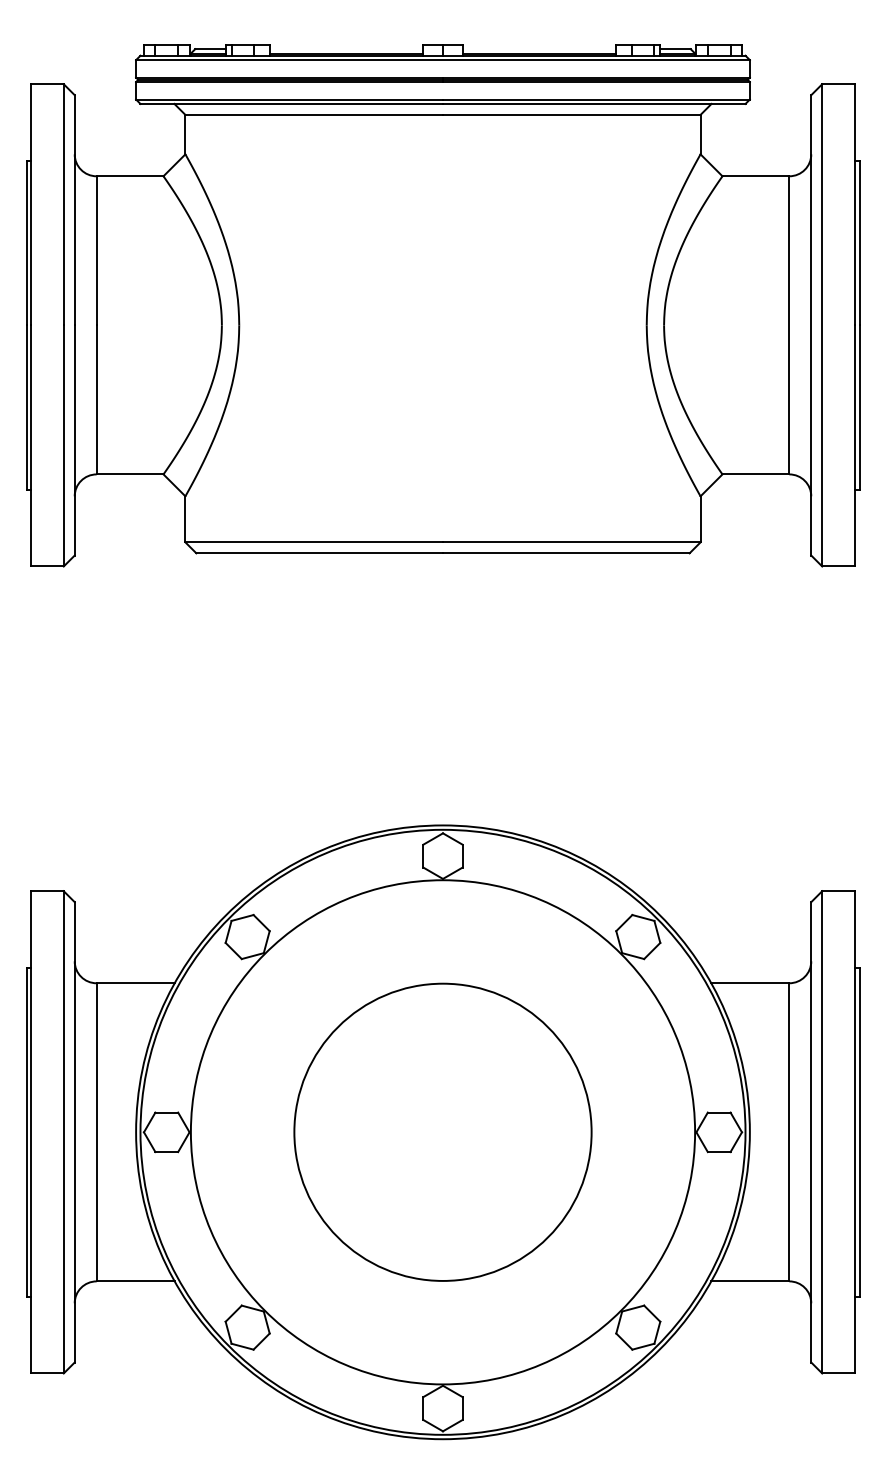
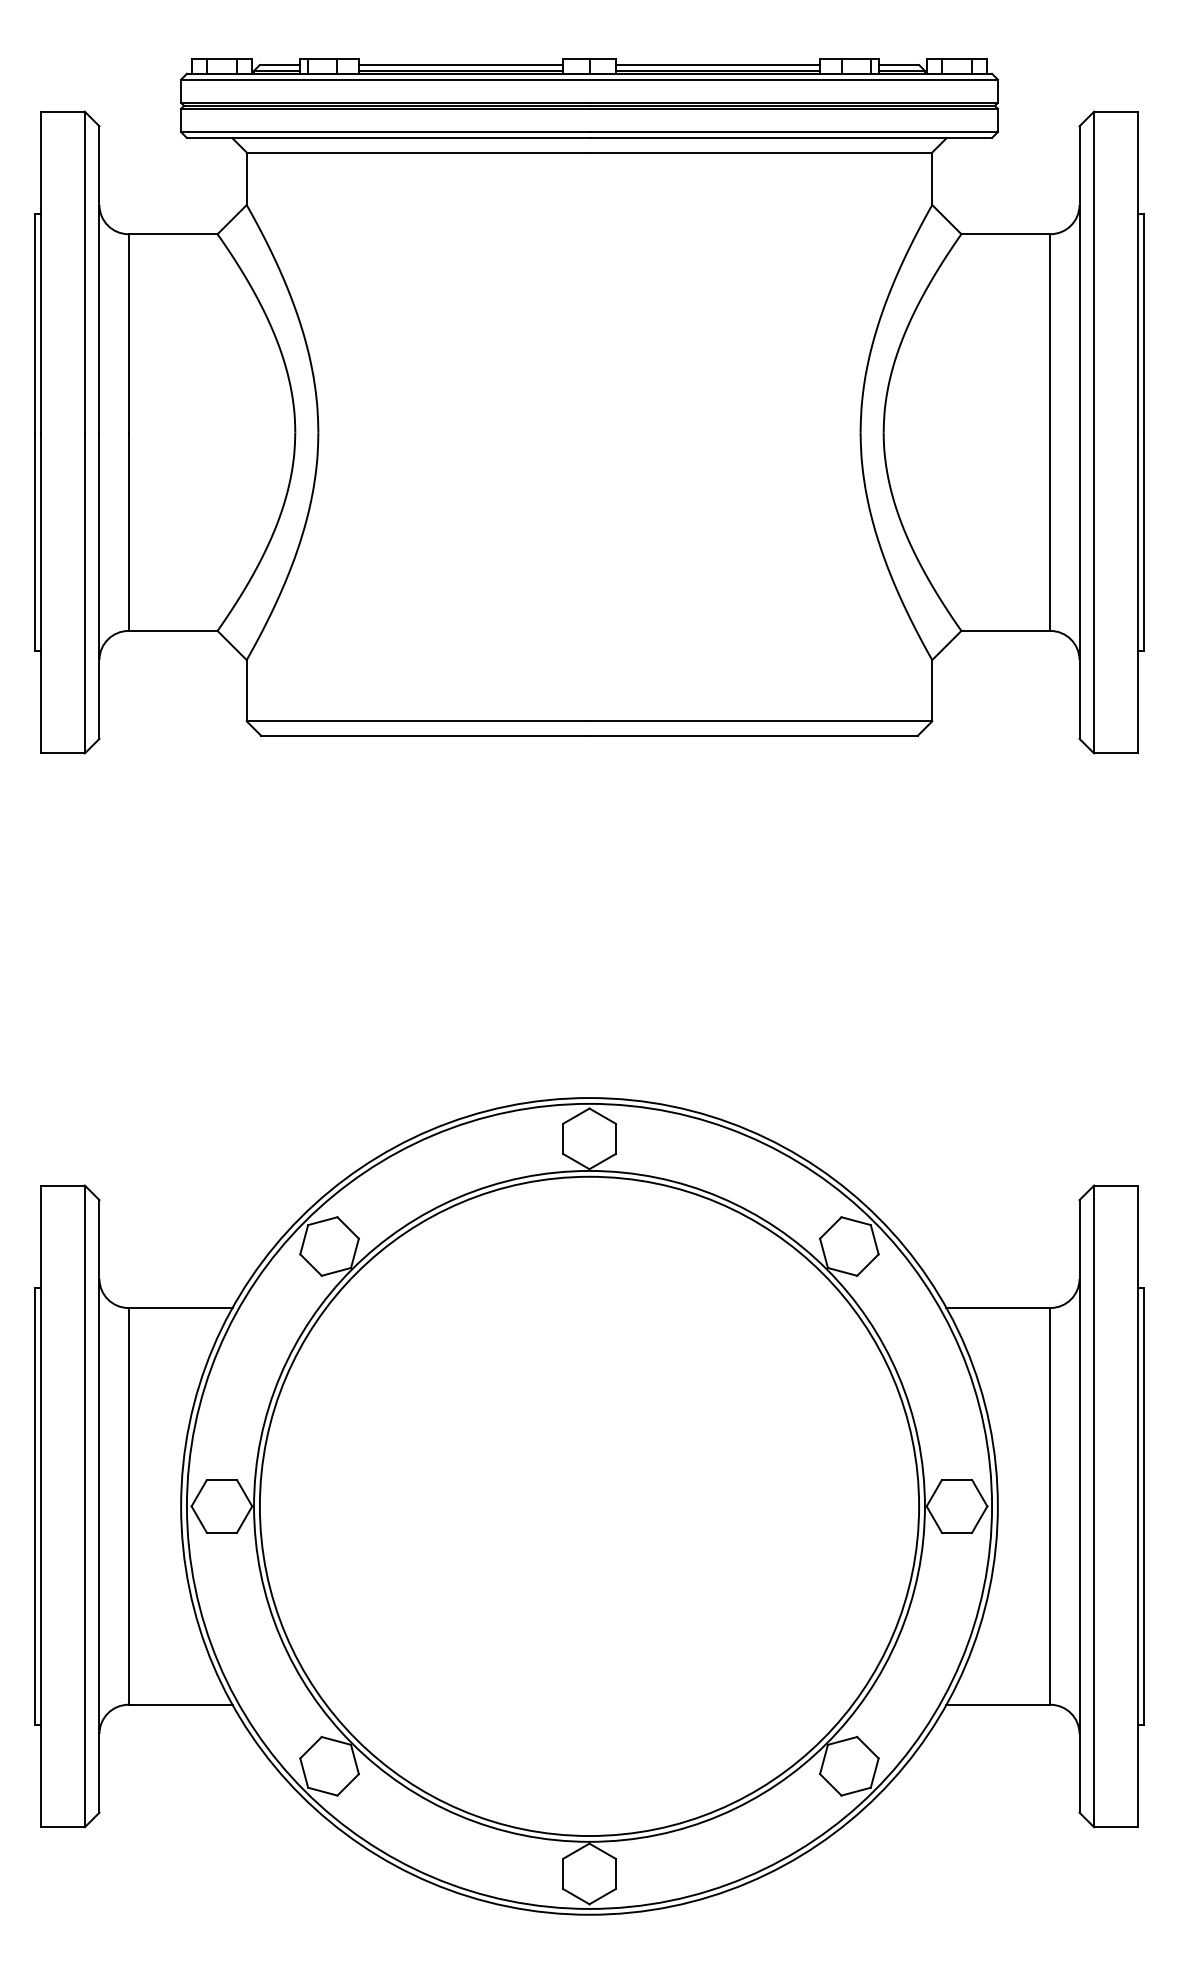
line: (346, 49) -> (460, 65), added
line: (539, 49) -> (717, 65), added
circle: (443, 1132) -> (589, 1506), size x1.67

